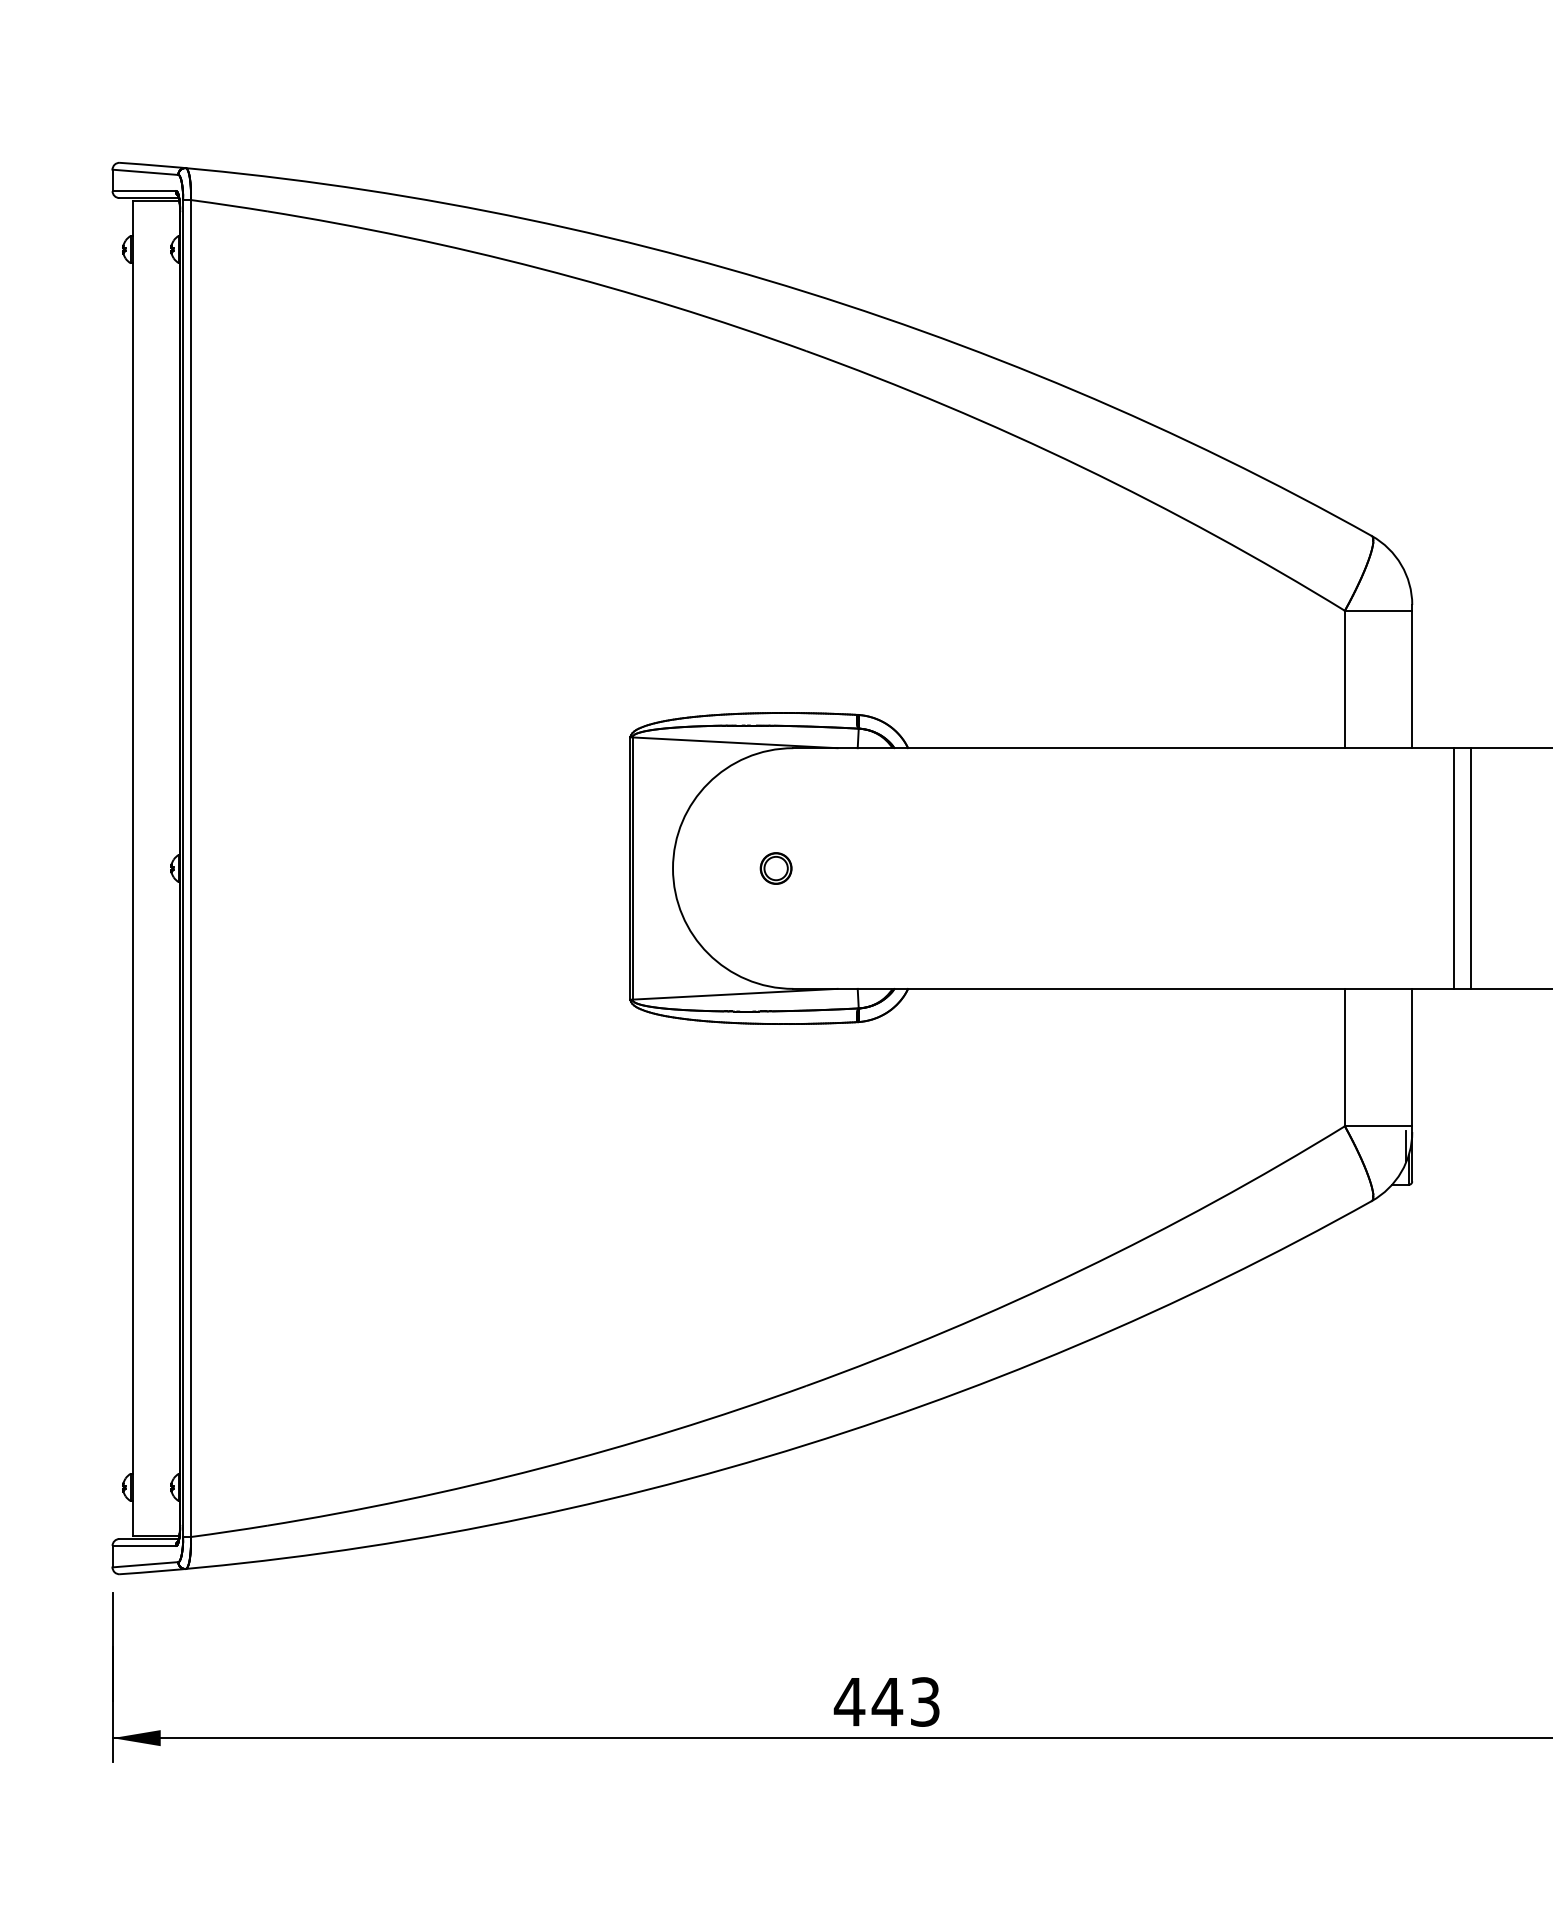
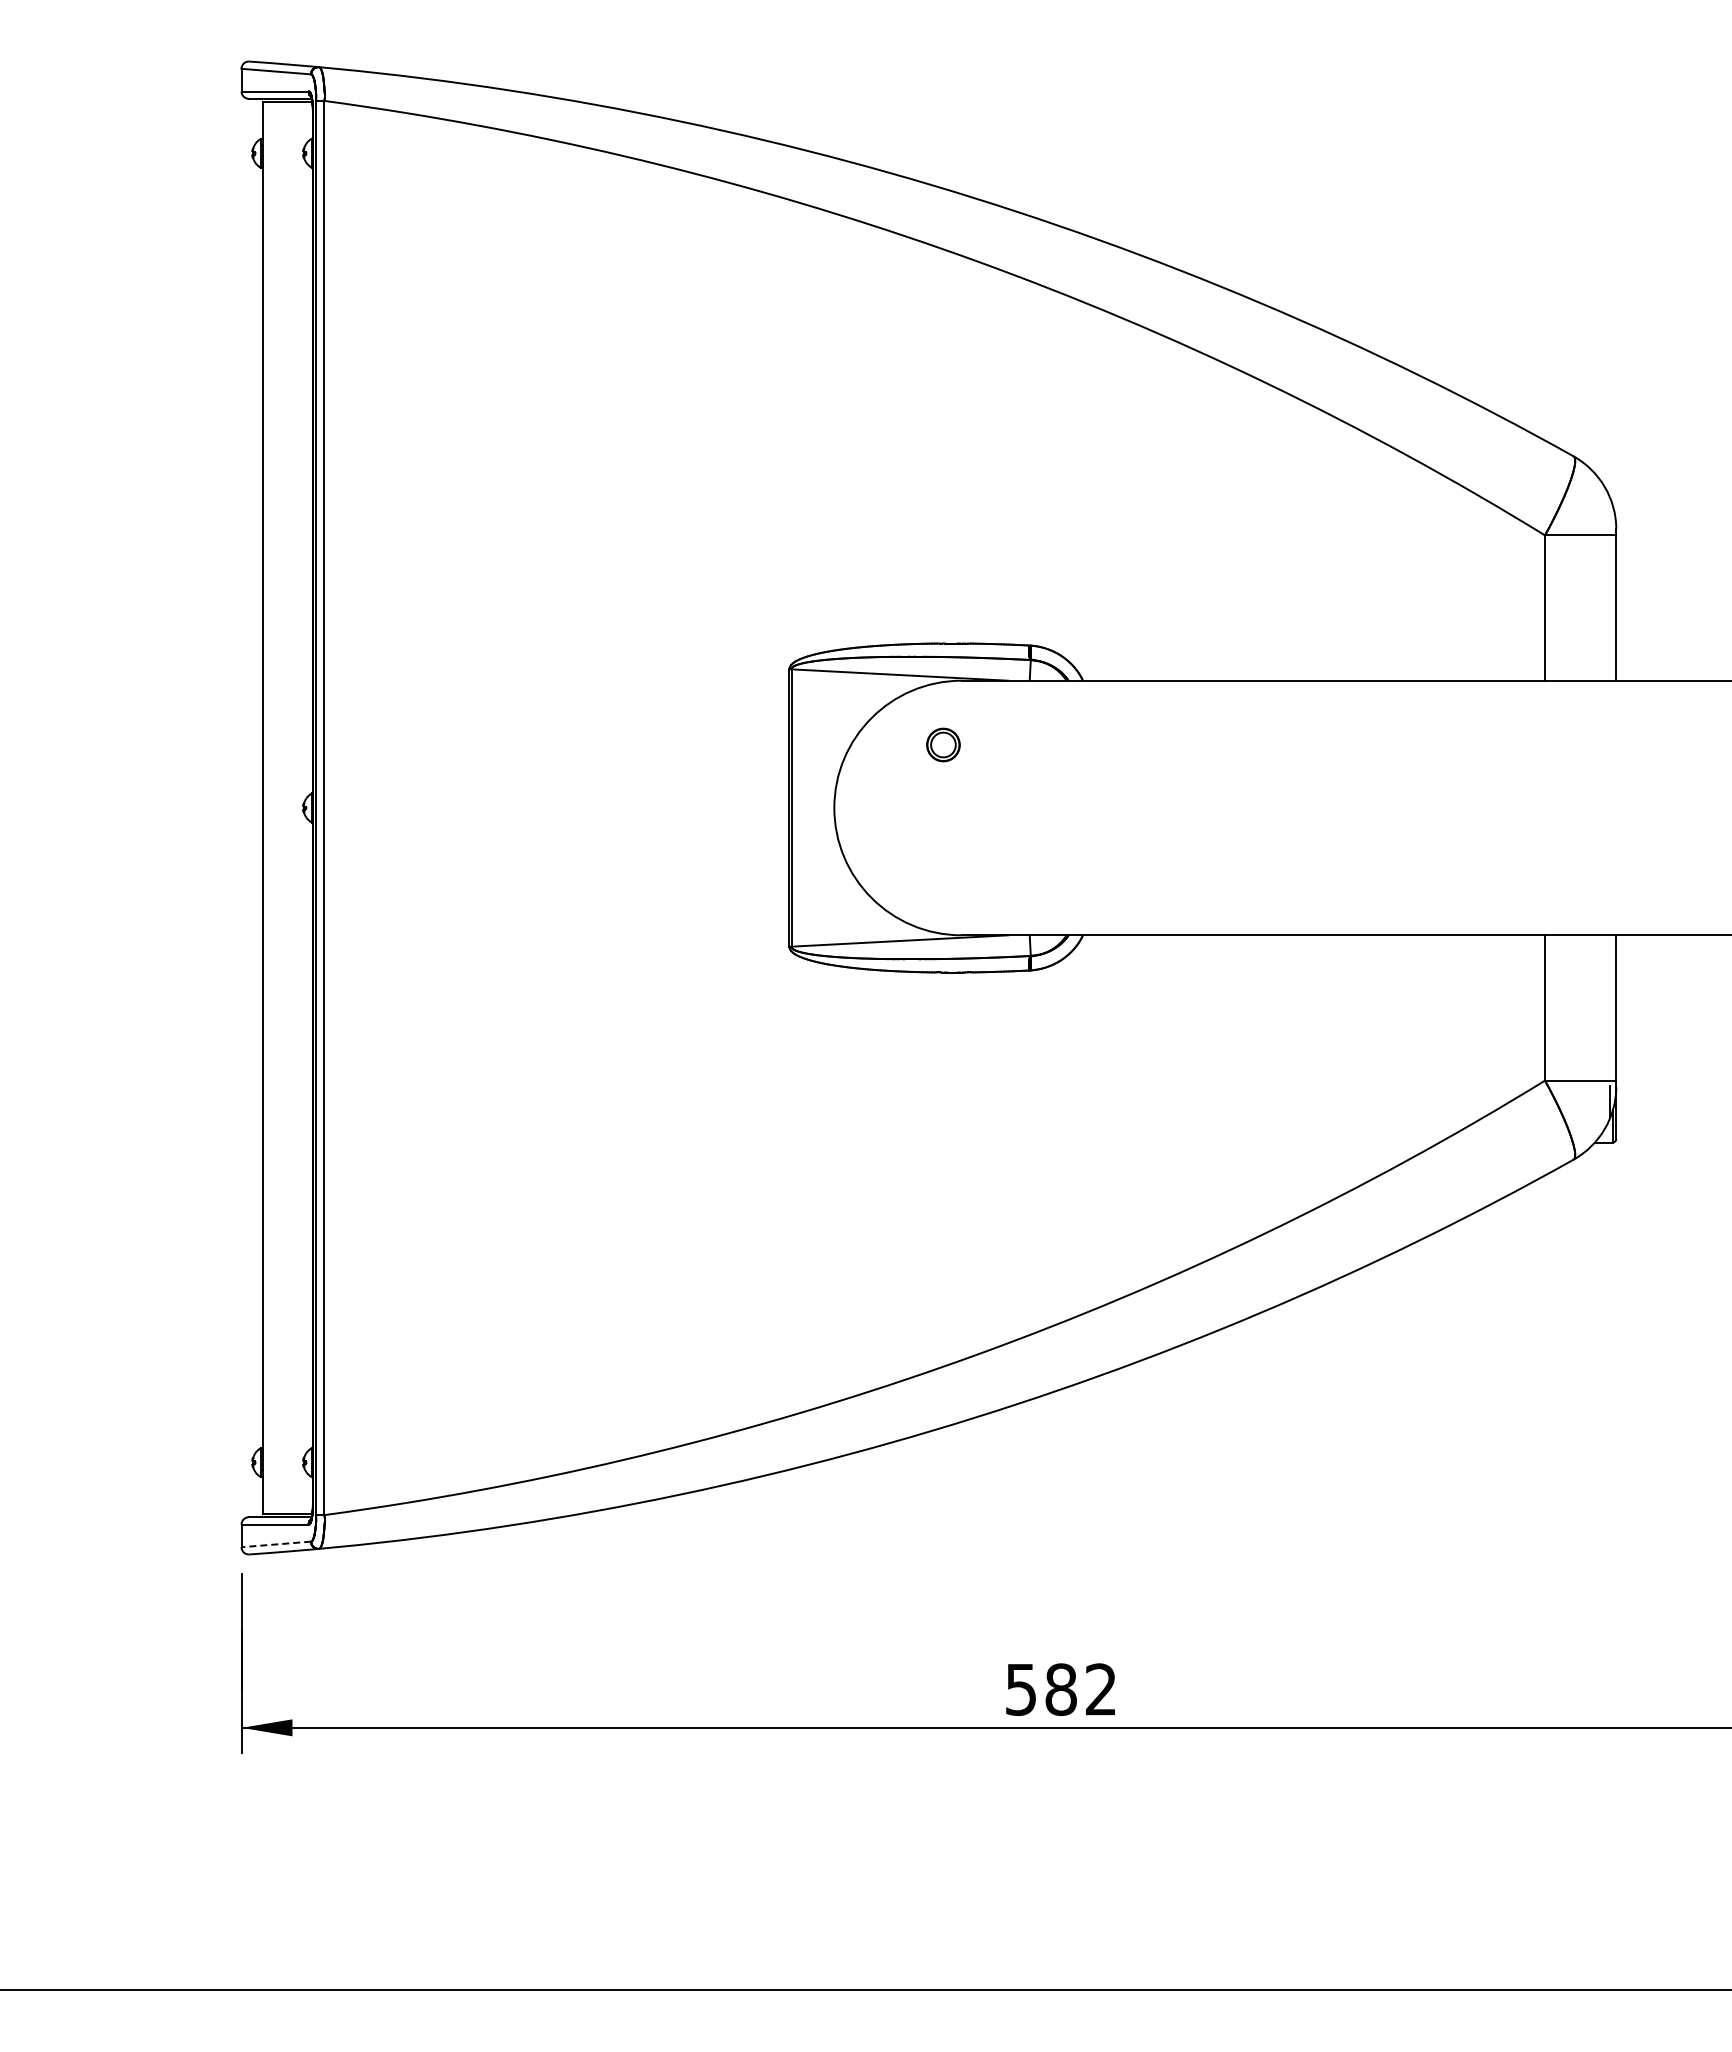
part: (776, 868) -> (943, 744), moved
line: (1454, 868) -> (1660, 807), removed
line: (1471, 868) -> (1678, 807), removed
line: (145, 1564) -> (276, 1544), solid -> dashed
text: (886, 1701) -> (1060, 1689), 443 -> 582

